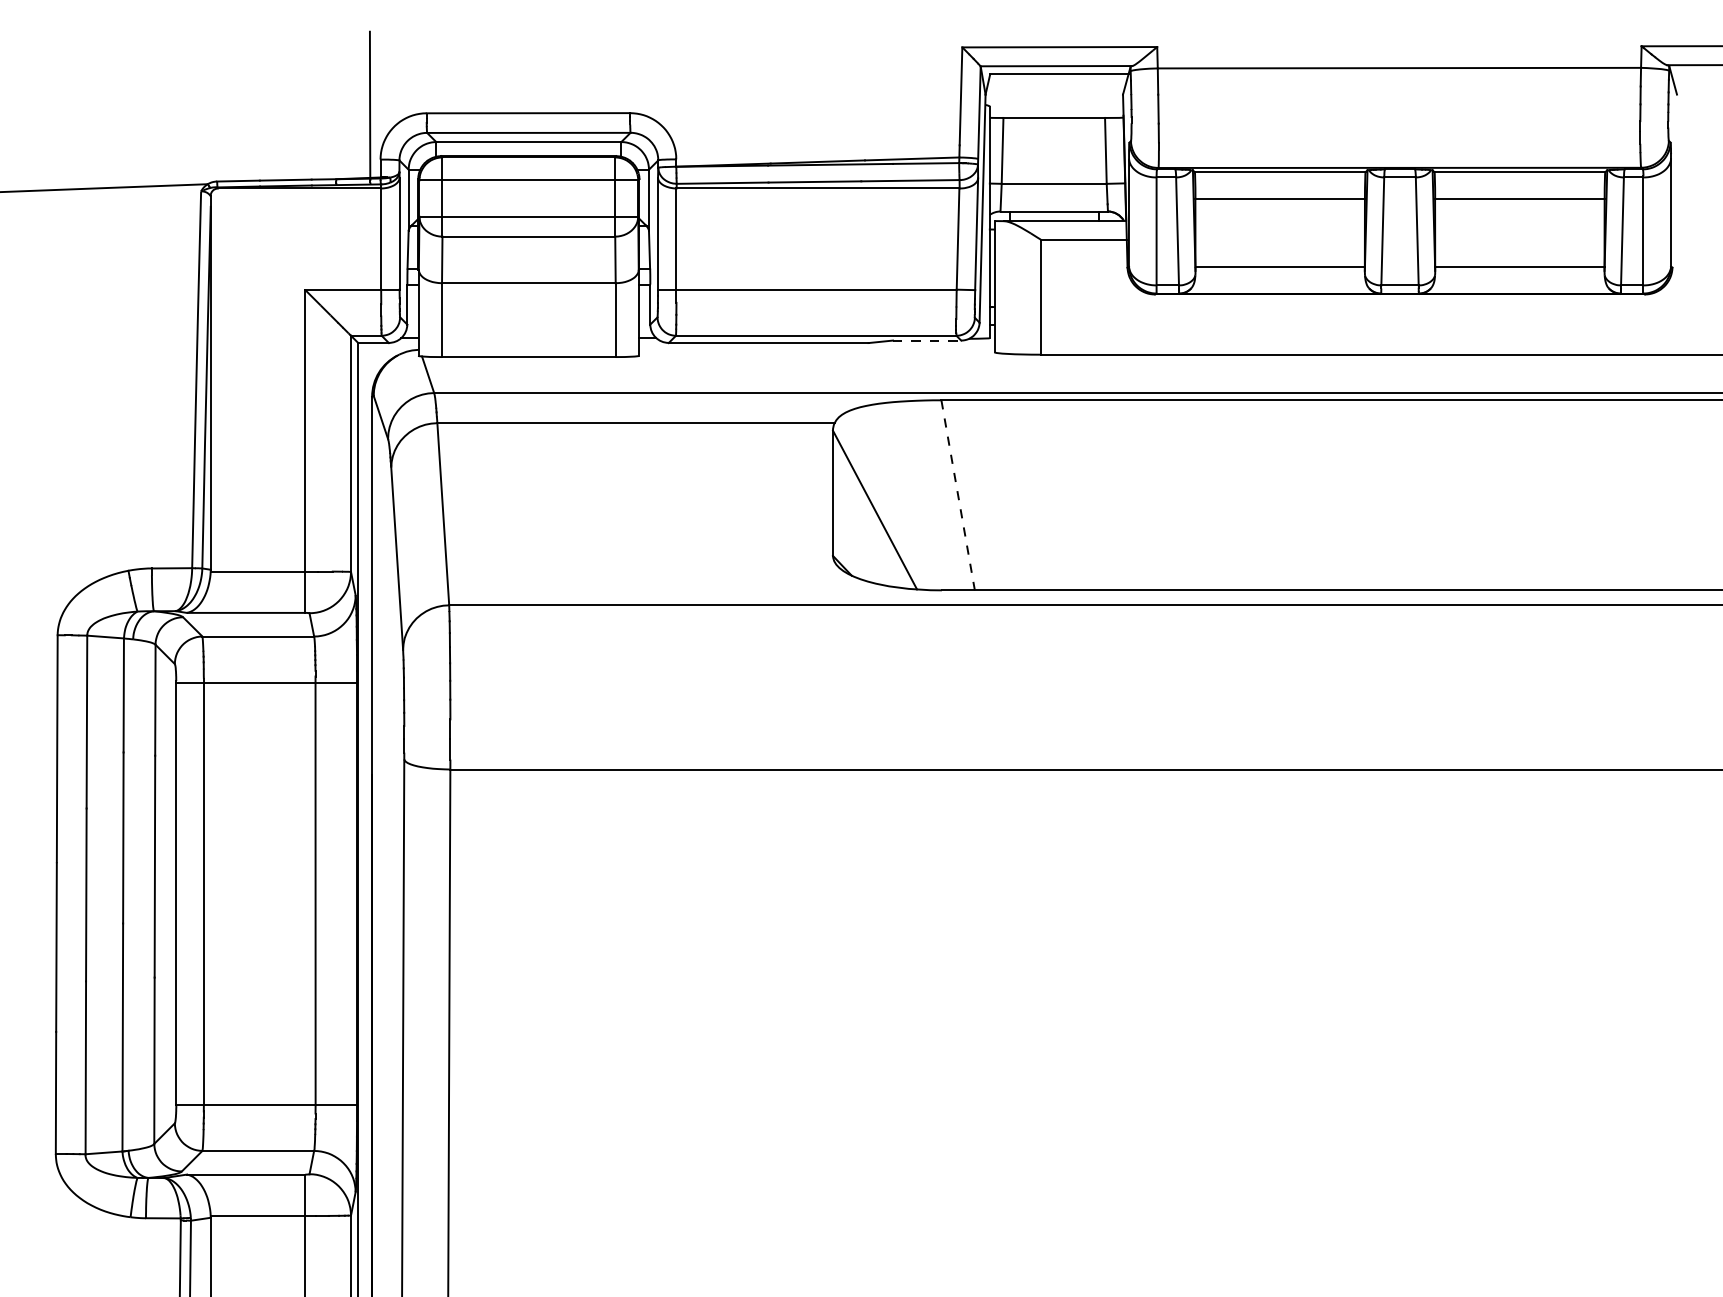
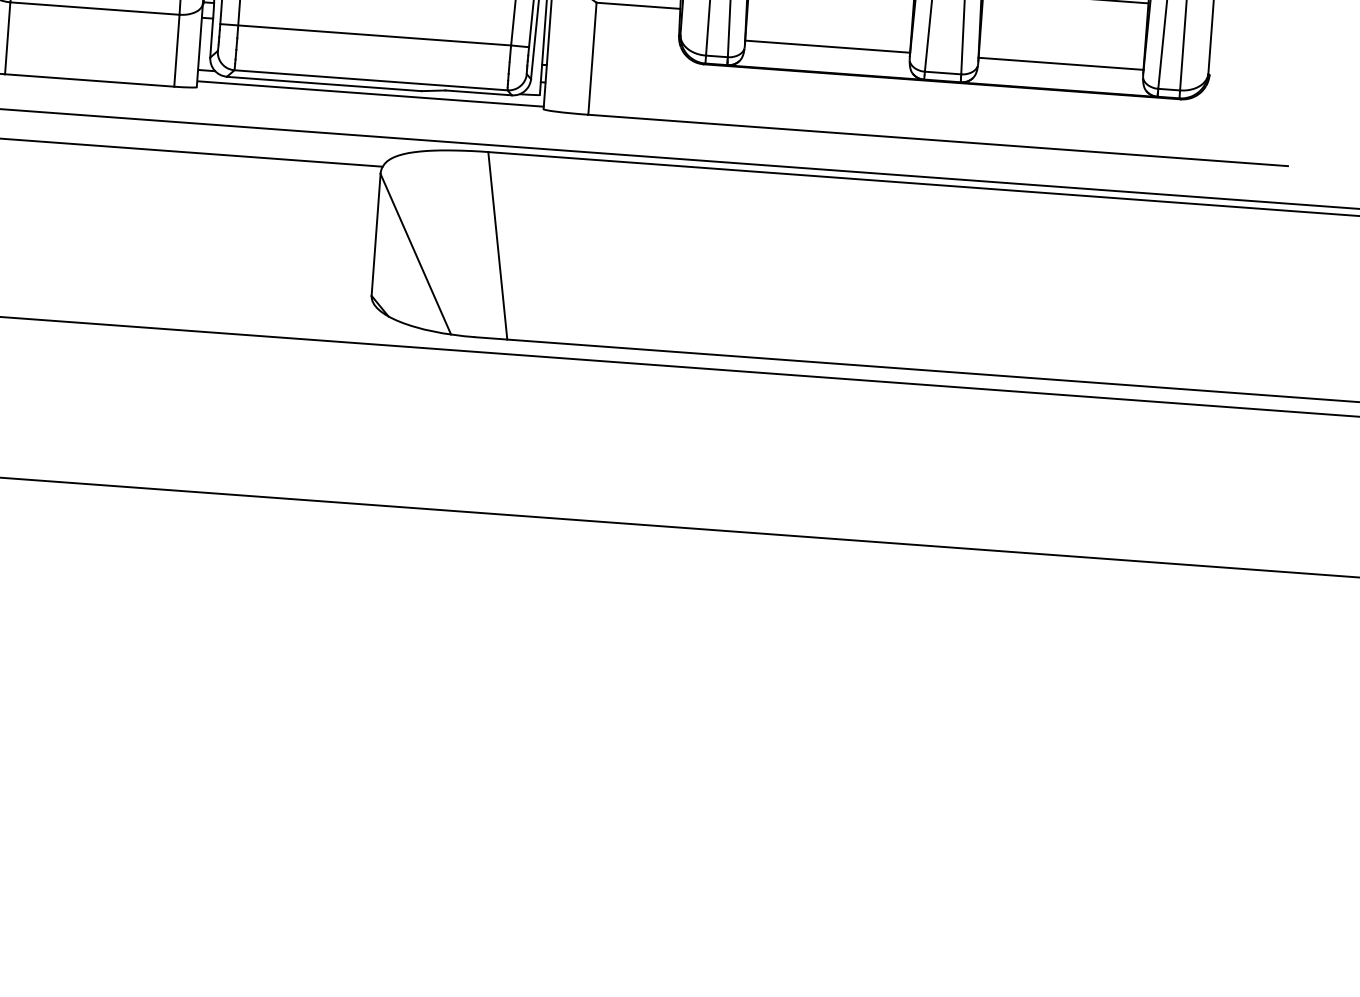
line: (927, 340) -> (479, 92), dashed -> solid
line: (816, 349) -> (370, 93), added
line: (958, 495) -> (498, 245), dashed -> solid

